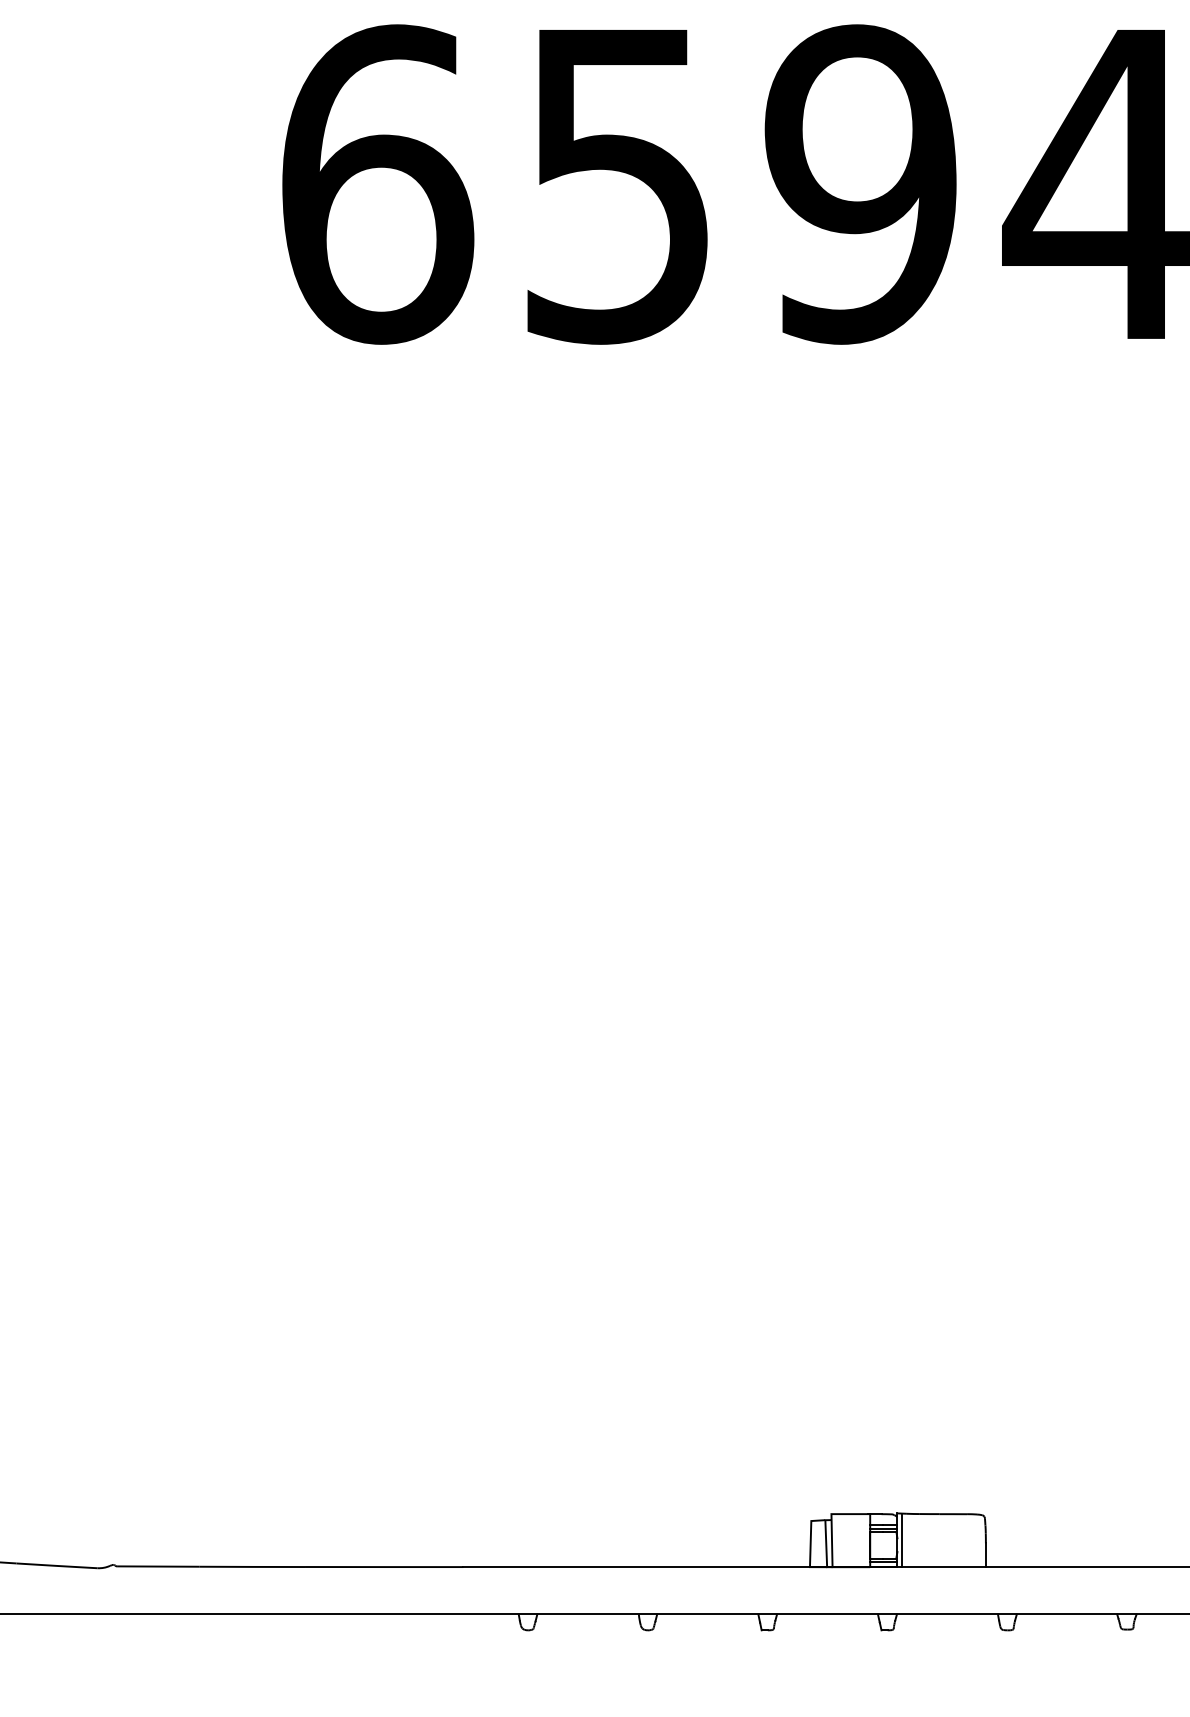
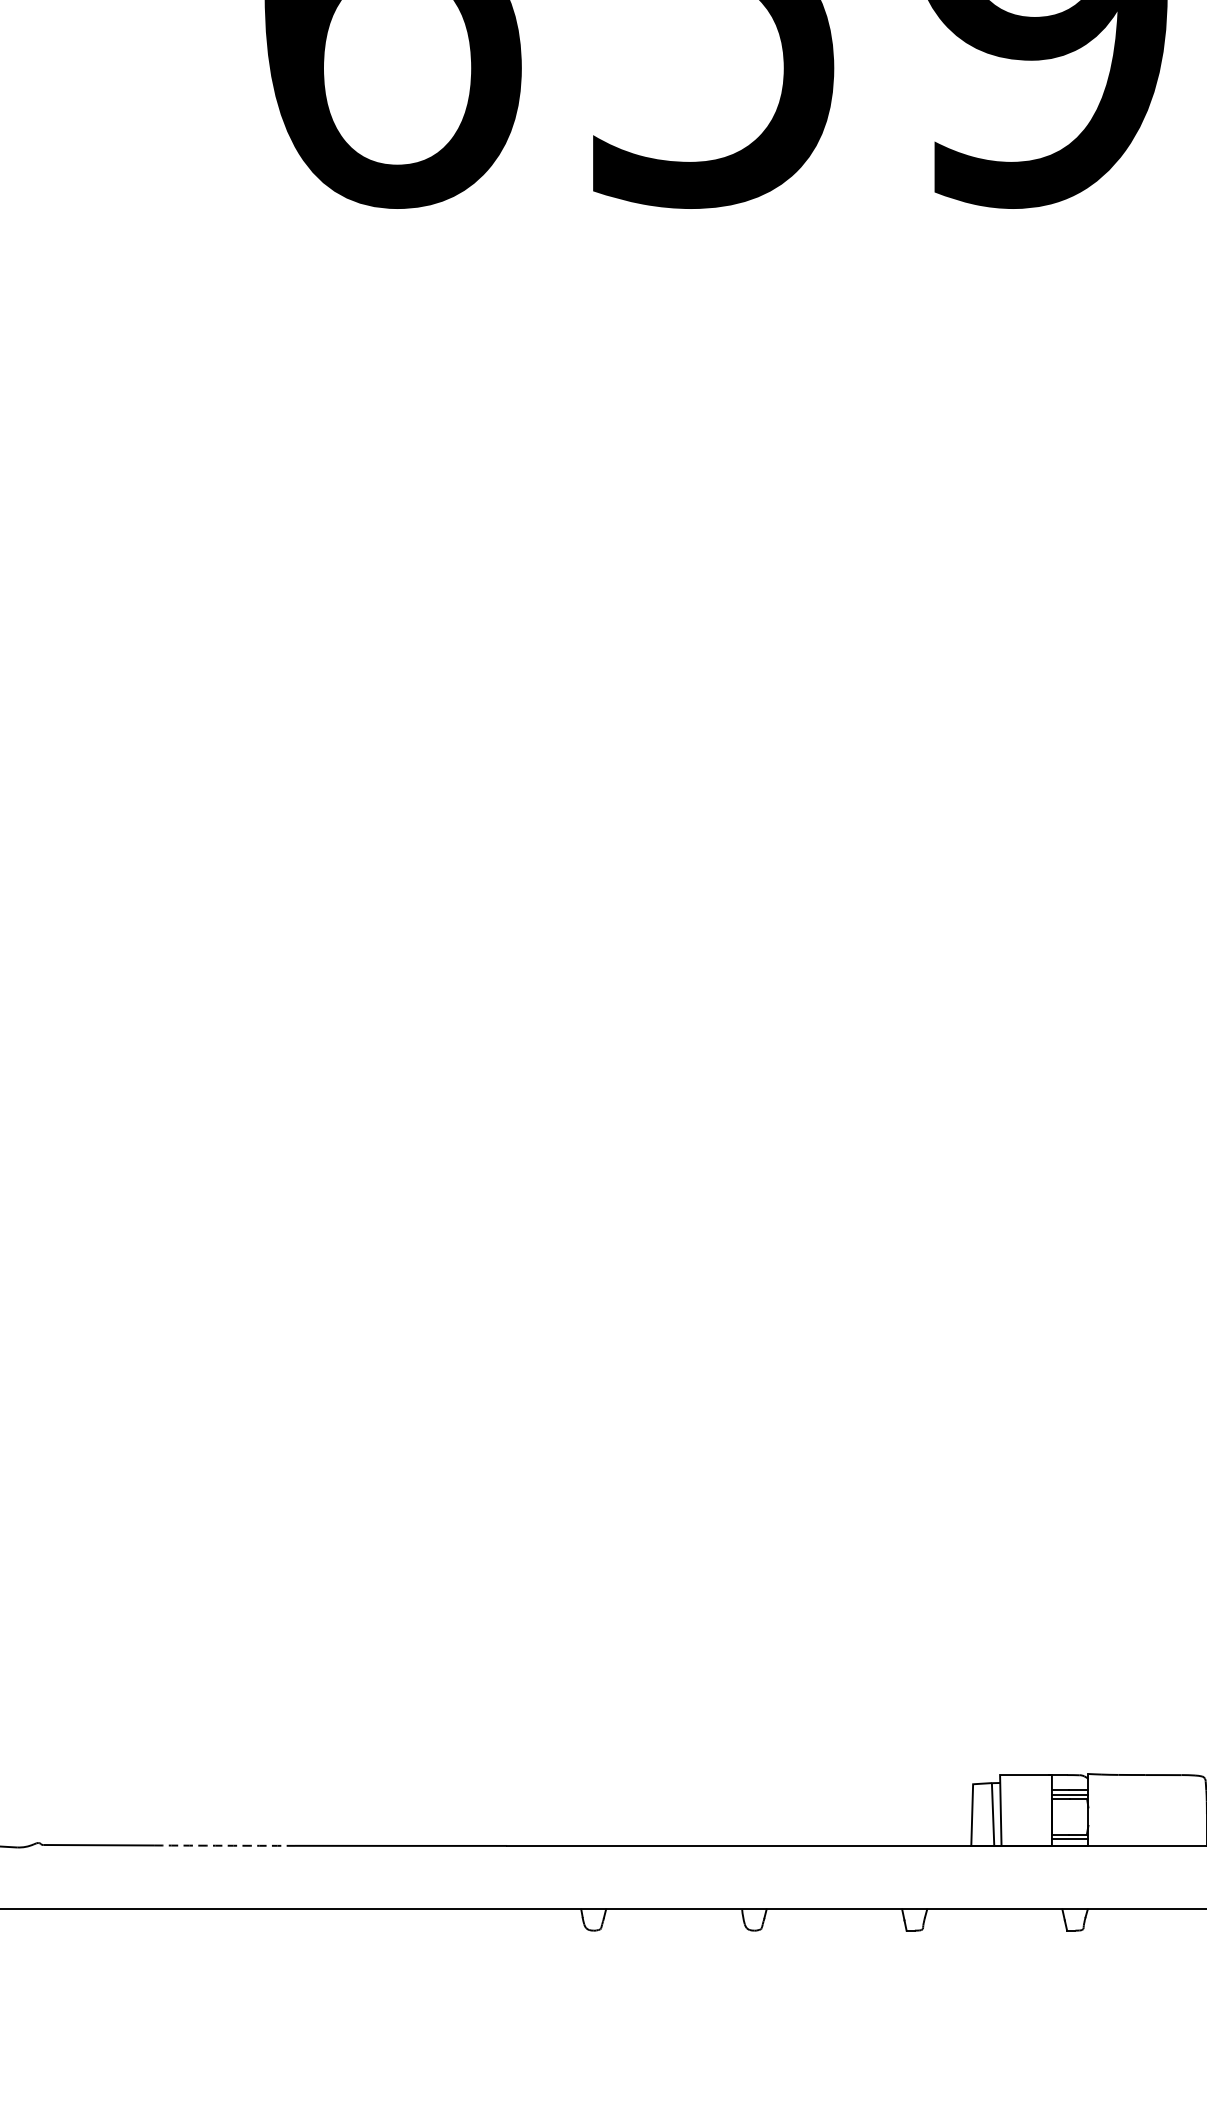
line: (902, 1539) -> (1095, 1808), removed
arc: (252, 1566) -> (224, 1845), solid -> dashed

